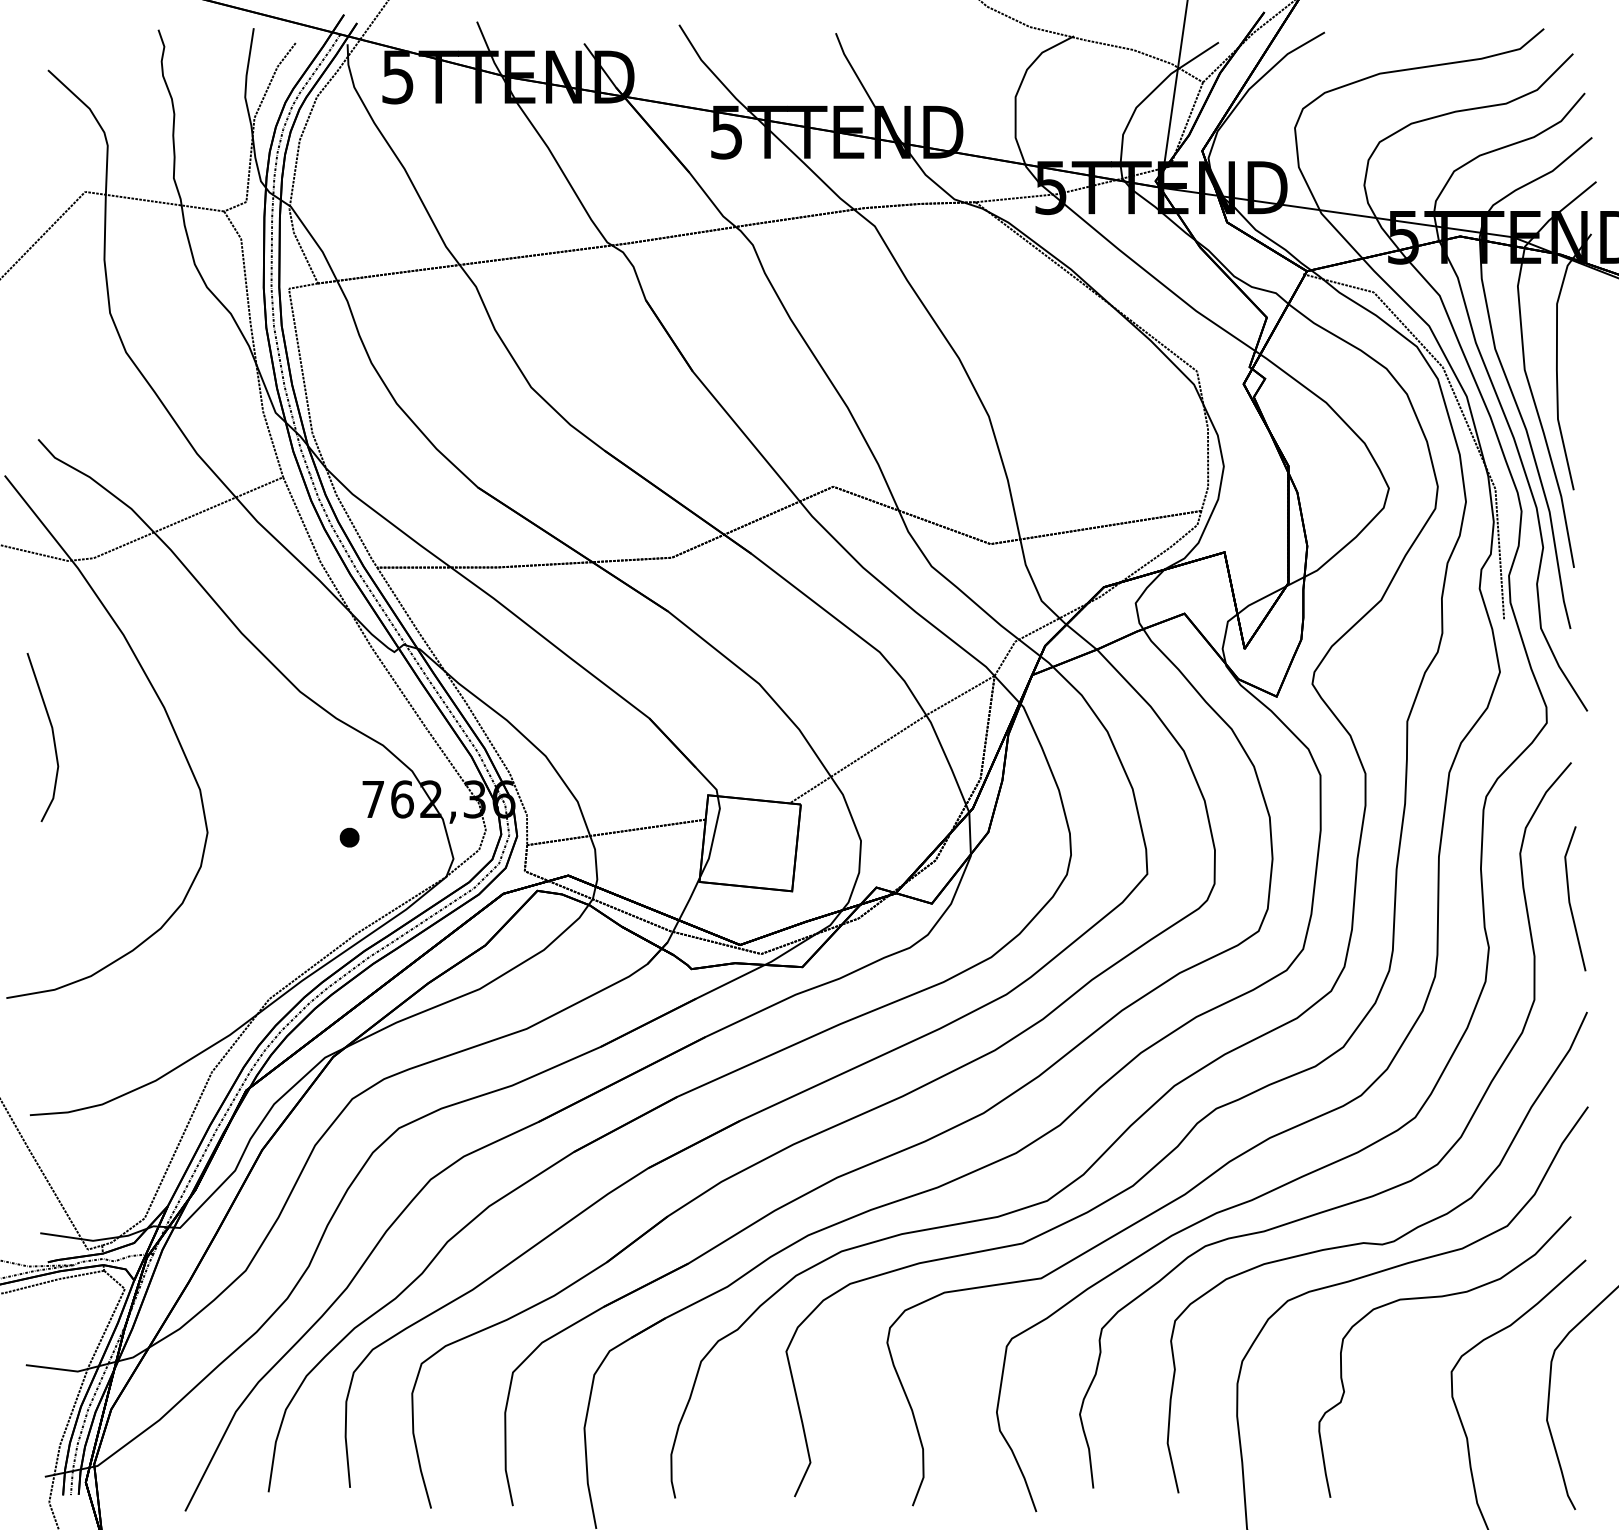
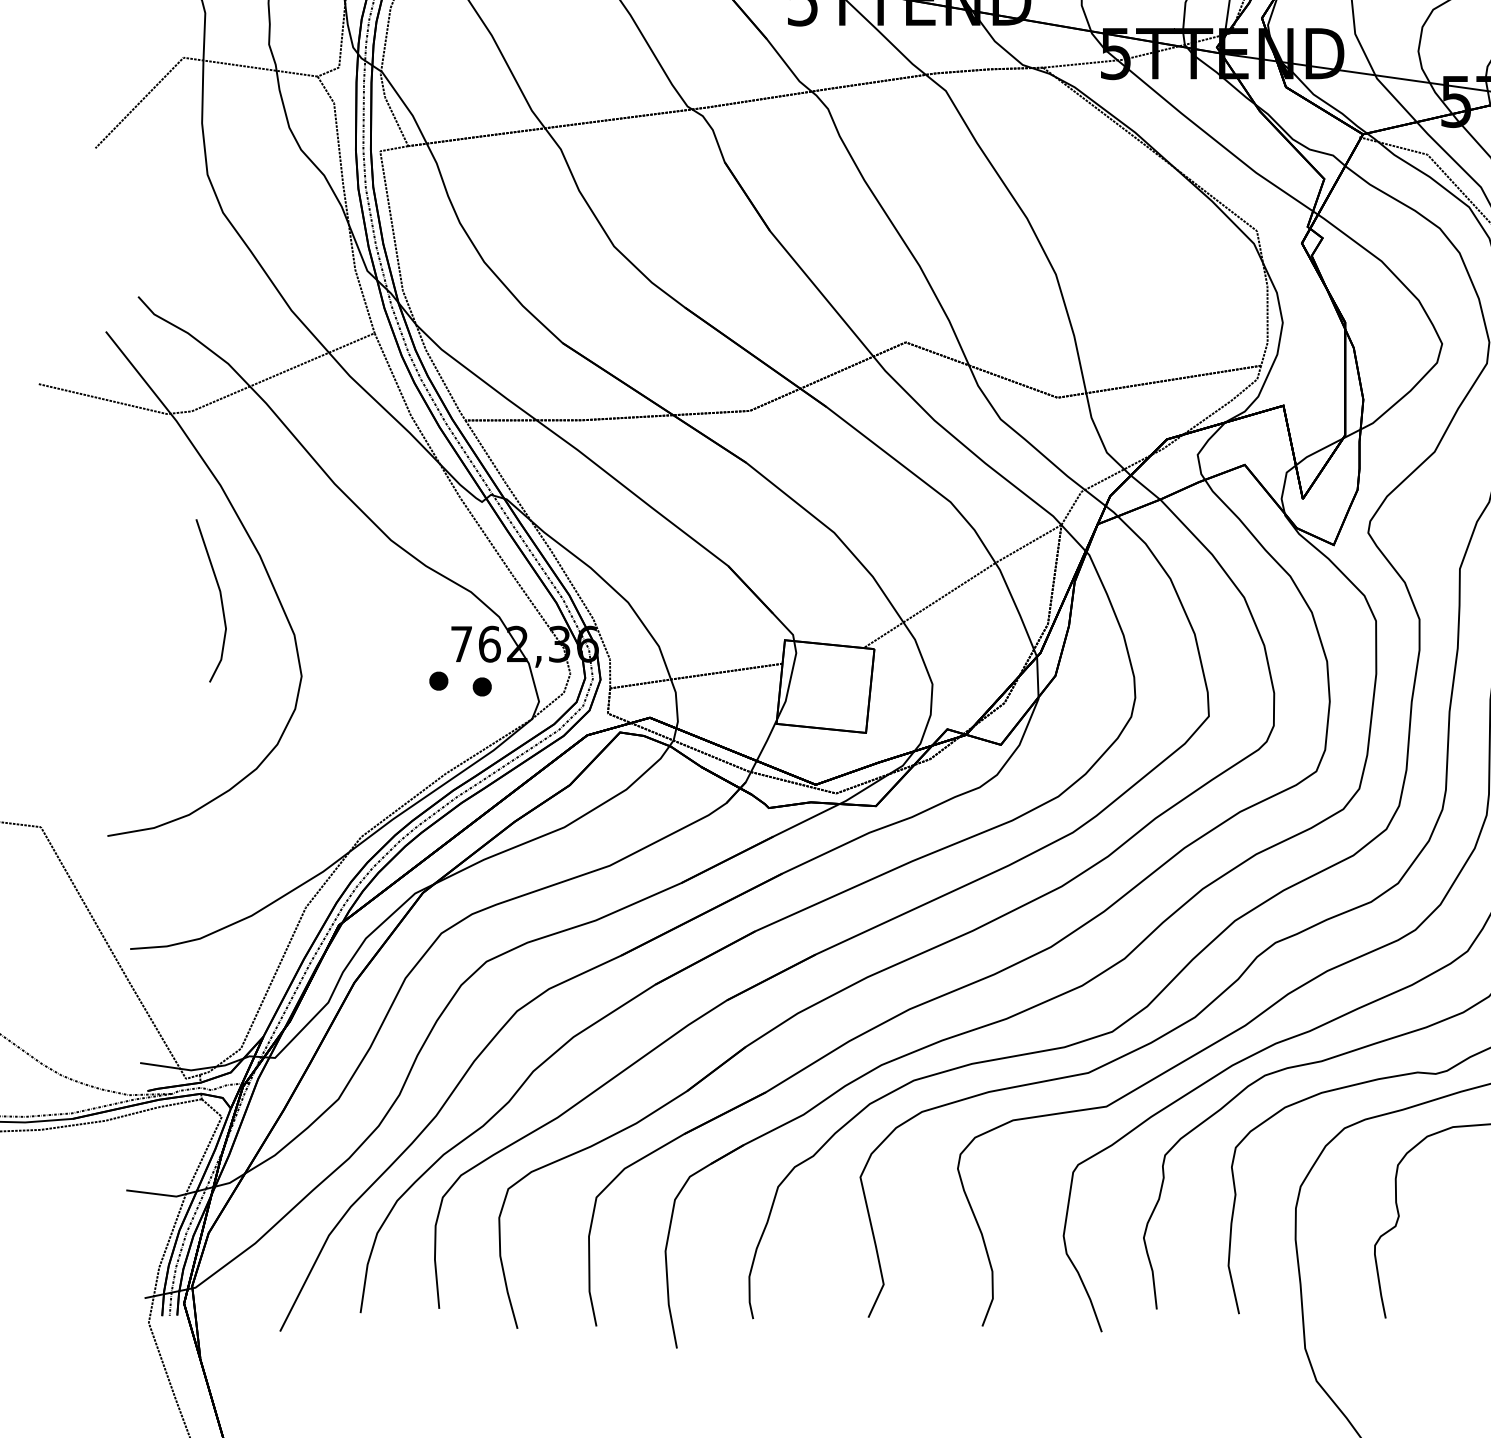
line: (52, 737) -> (220, 600), moved
part: (394, 843) -> (482, 686), added

